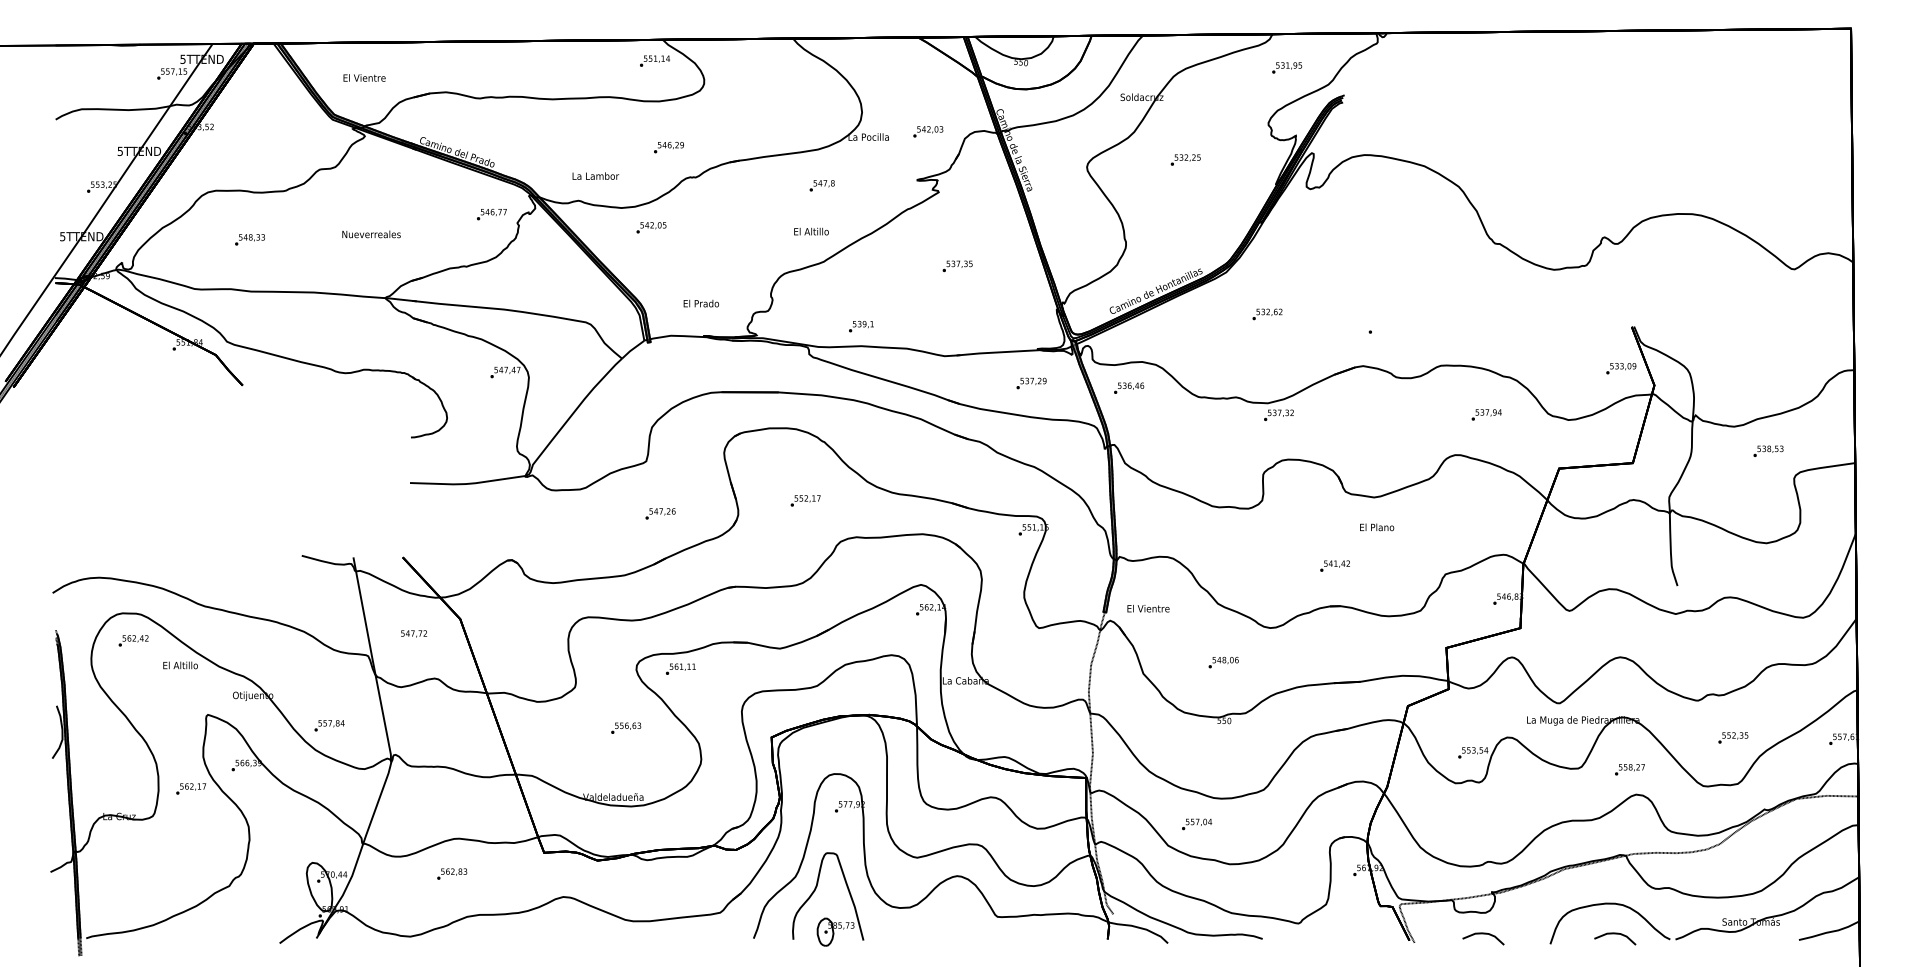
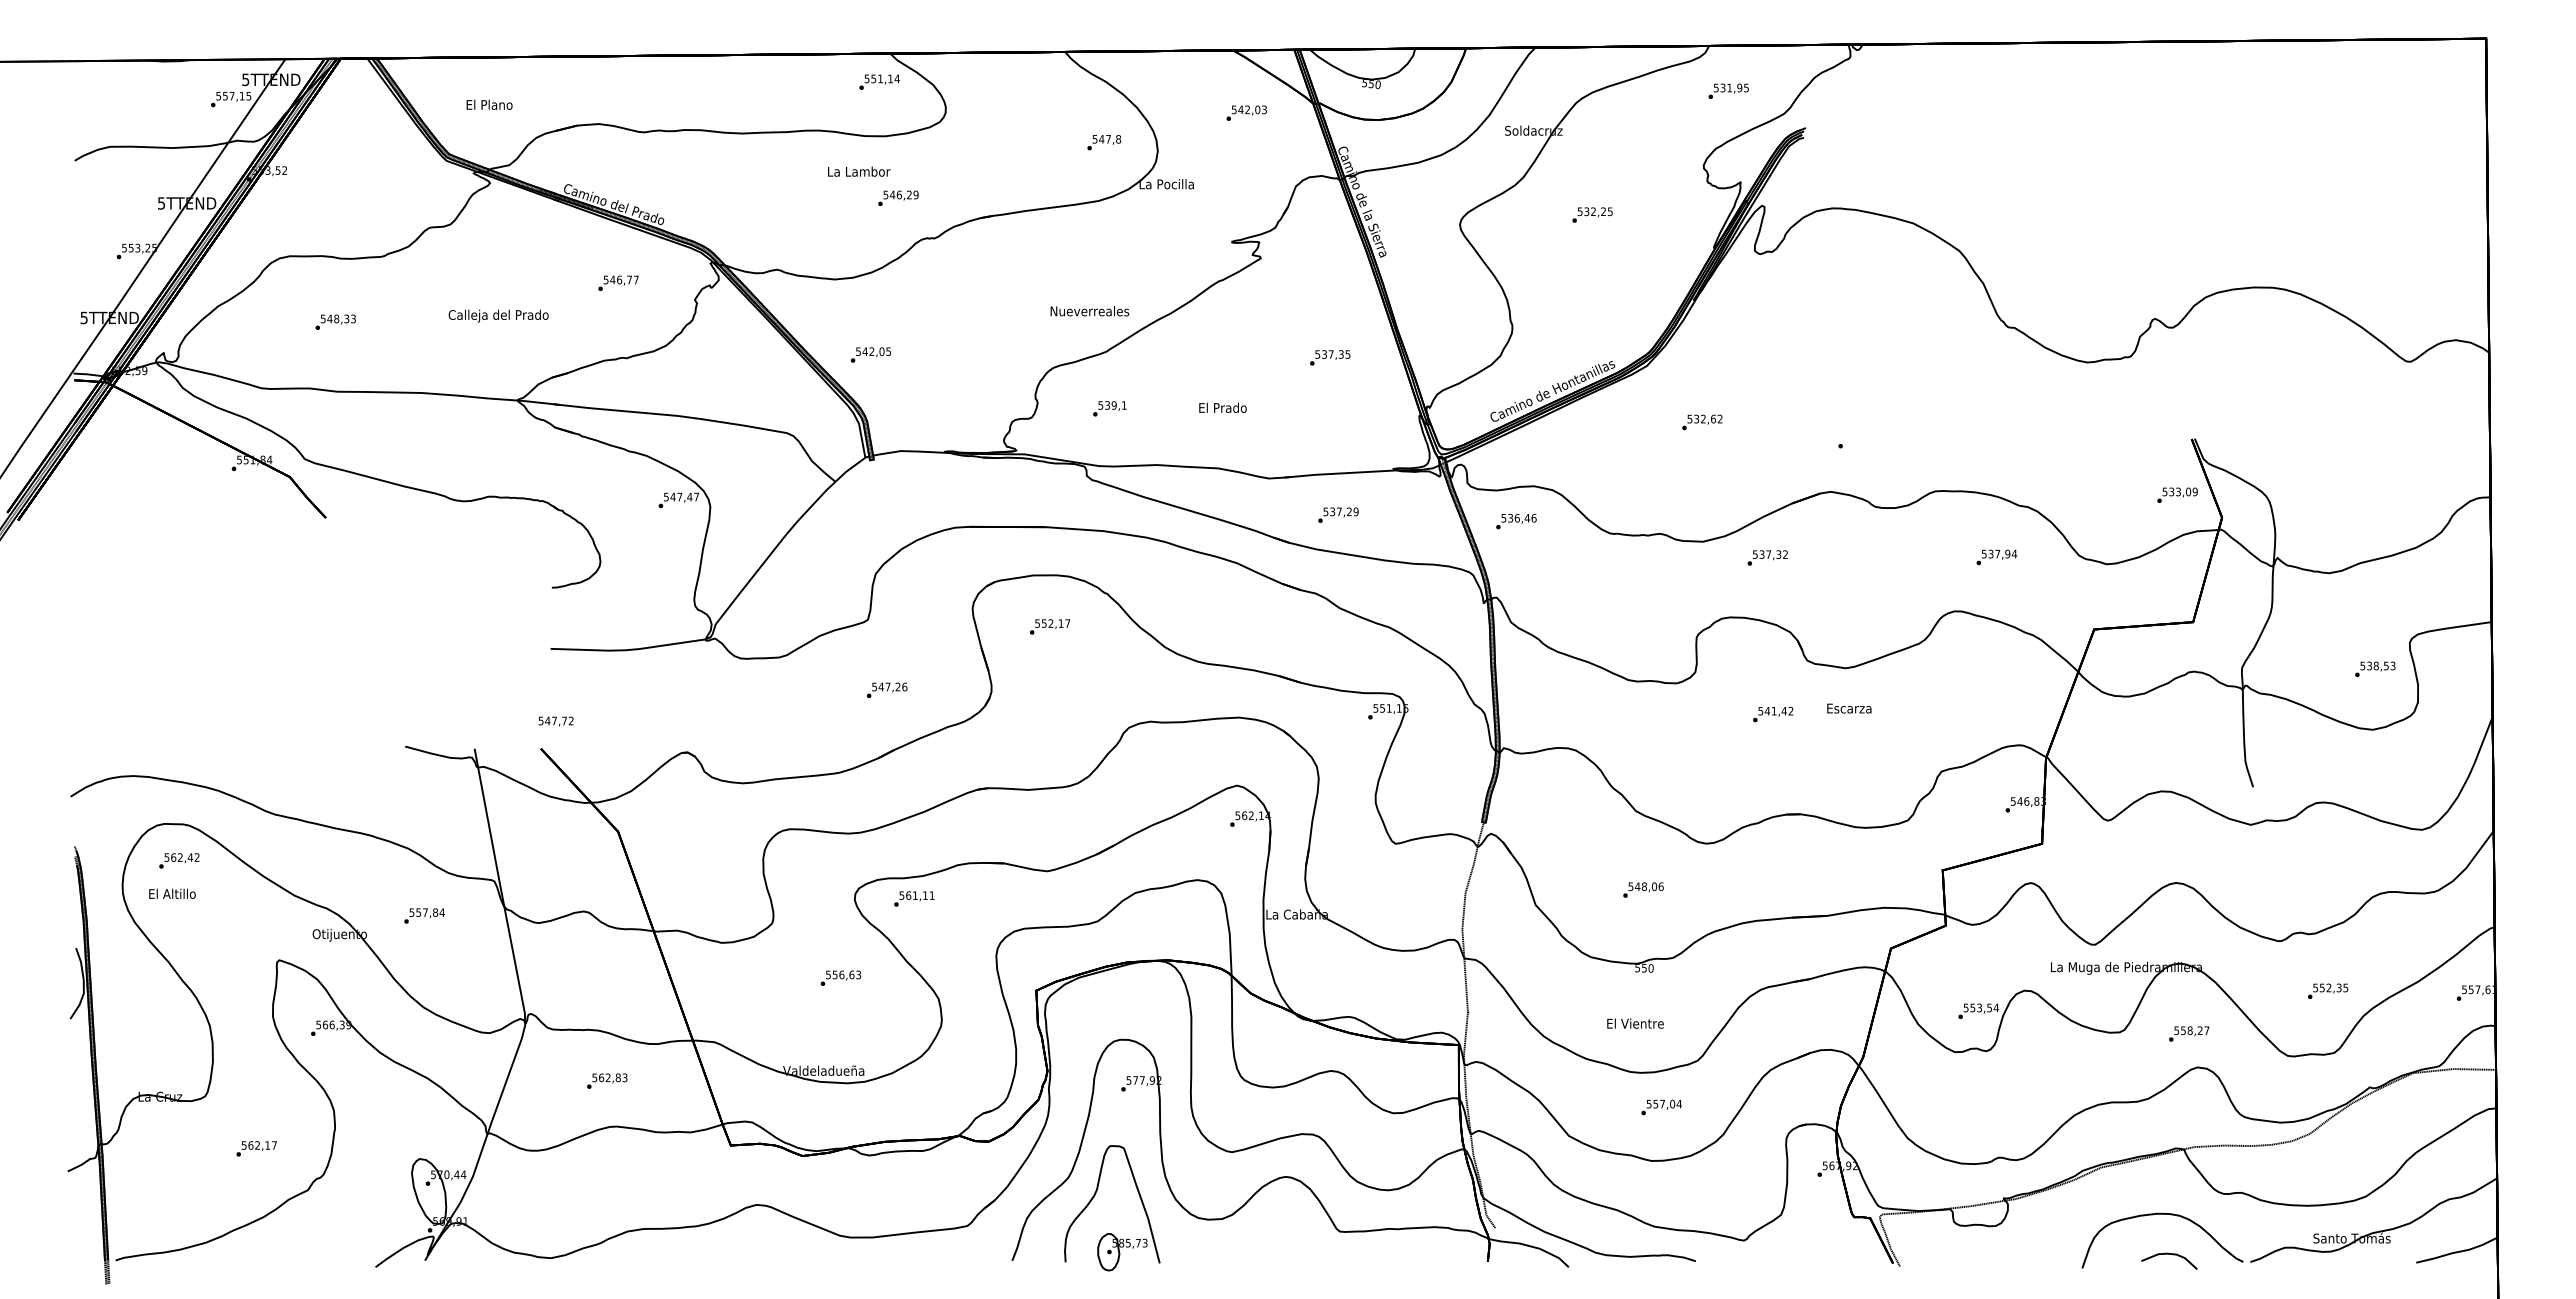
text: (364, 77) -> (489, 104), El Vientre -> El Plano
text: (928, 131) -> (1246, 112), moved
text: (596, 176) -> (859, 171), moved
text: (822, 185) -> (1104, 142), moved
text: (491, 213) -> (618, 282), moved
text: (651, 227) -> (870, 354), moved
text: (811, 231) -> (1089, 311), El Altillo -> Nueverreales
text: (371, 234) -> (498, 315), Nueverreales -> Calleja del Prado
text: (957, 266) -> (1330, 357), moved
text: (701, 303) -> (1222, 407), moved
text: (861, 326) -> (1109, 408), moved
text: (1031, 382) -> (1338, 514), moved
text: (1278, 415) -> (1767, 557), moved
text: (1768, 450) -> (2375, 668), moved
text: (806, 500) -> (1050, 626), moved
text: (1377, 527) -> (1849, 708), El Plano -> Escarza
text: (1335, 566) -> (1773, 714), moved
text: (1148, 608) -> (1635, 1023), moved
text: (413, 633) -> (555, 721), moved
text: (180, 665) -> (172, 893), moved
text: (329, 725) -> (424, 915), moved
text: (191, 788) -> (256, 1148), moved
text: (1196, 824) -> (1661, 1107), moved
text: (452, 873) -> (607, 1080), moved
curve: (1485, 934) -> (1995, 1255), removed

